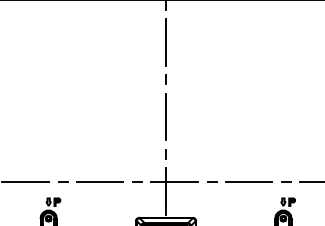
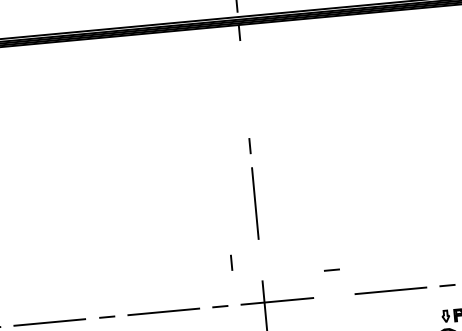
line: (166, 42) -> (245, 89), removed
line: (165, 154) -> (230, 263), moved
line: (212, 181) -> (332, 269), moved

